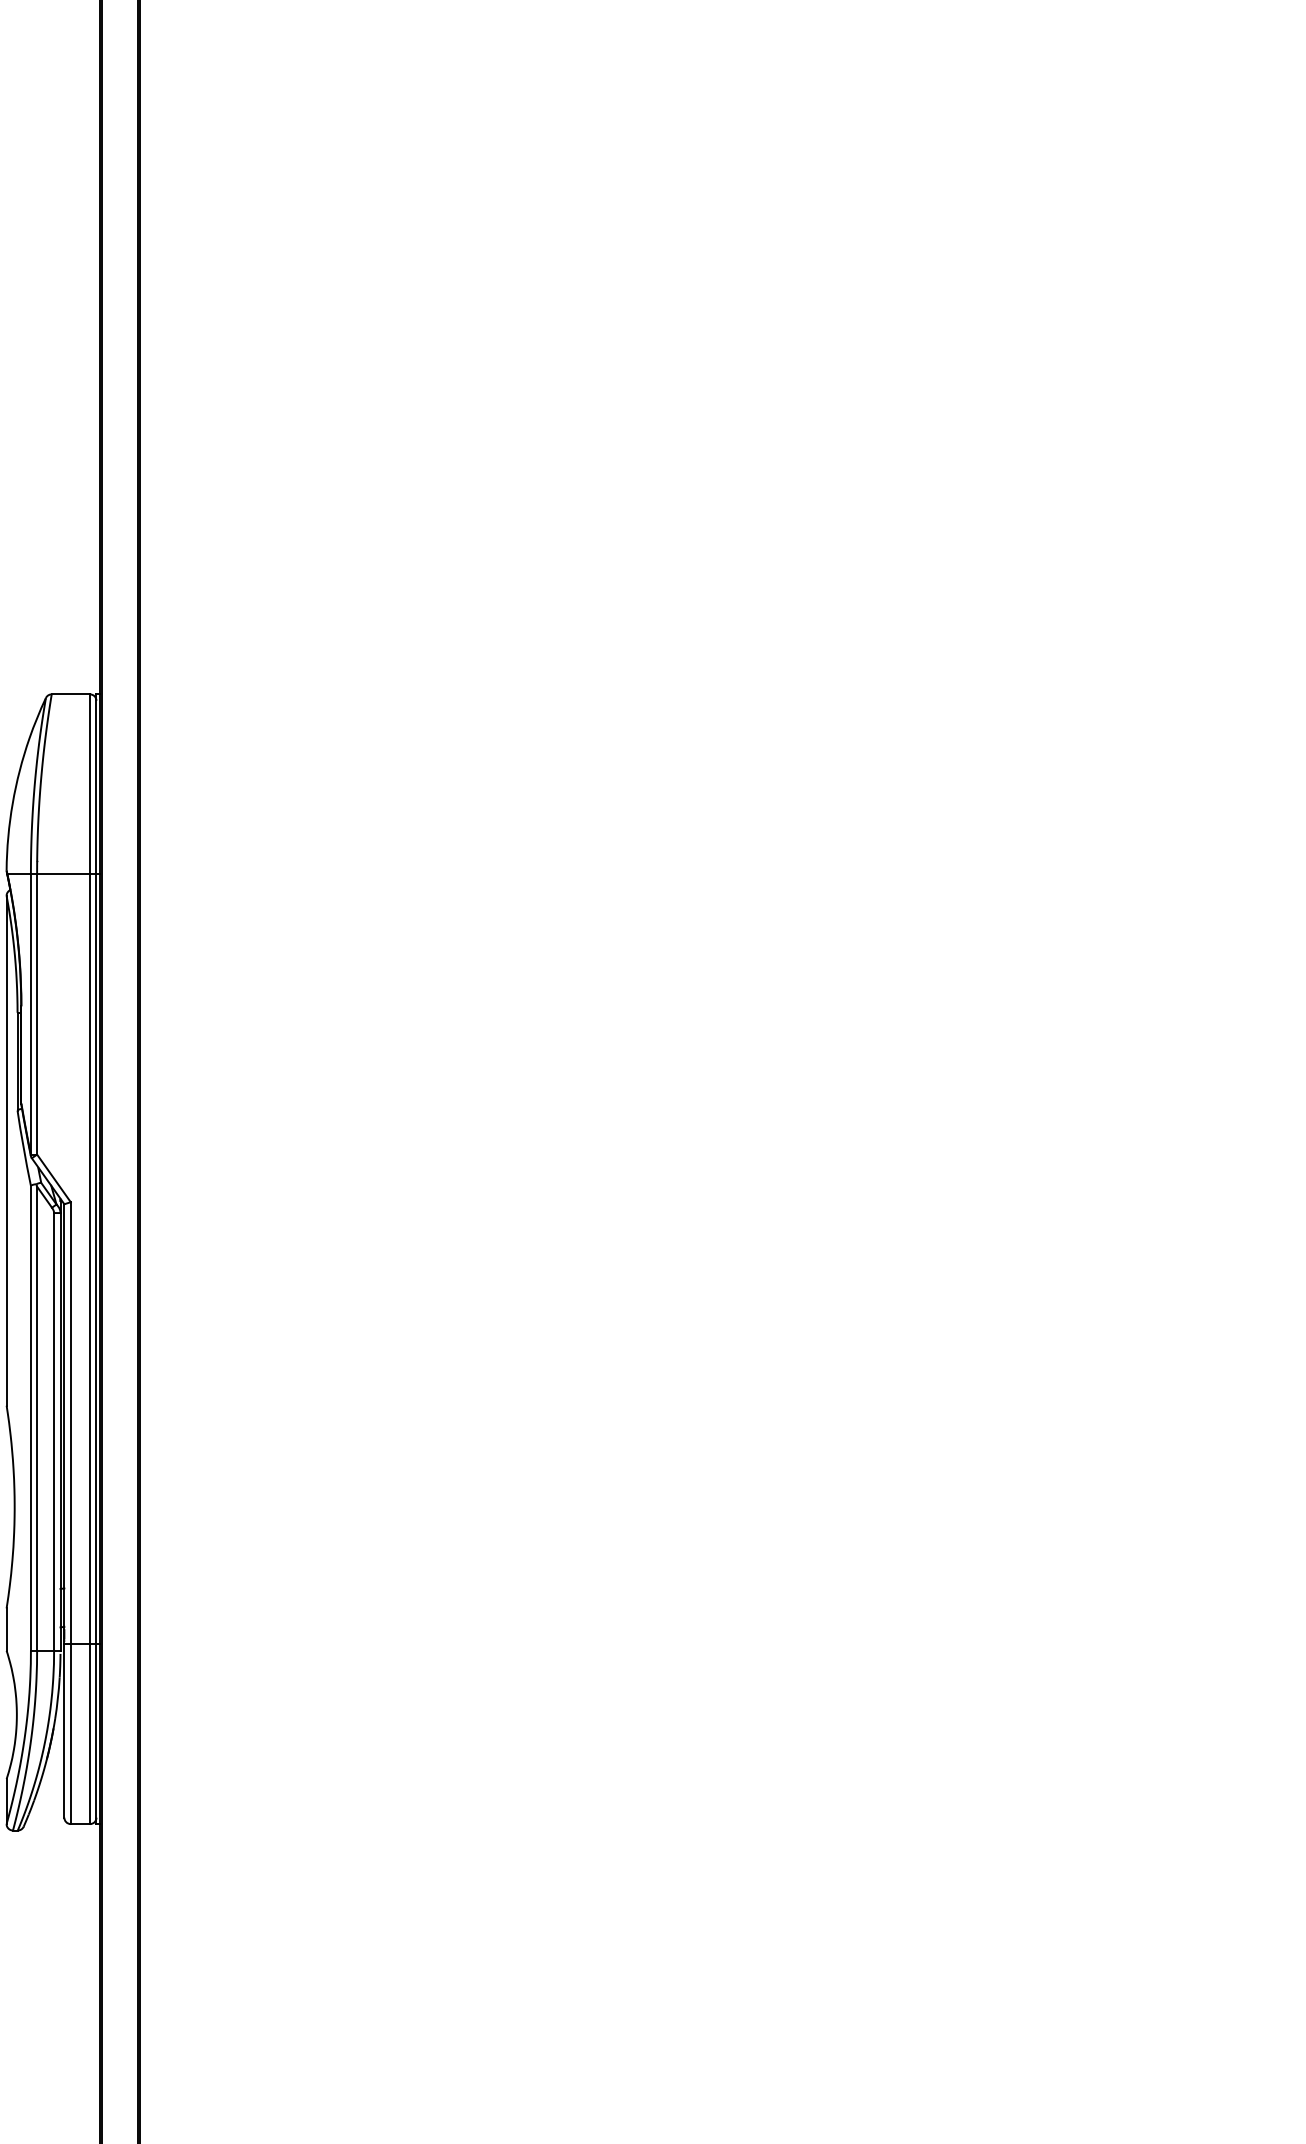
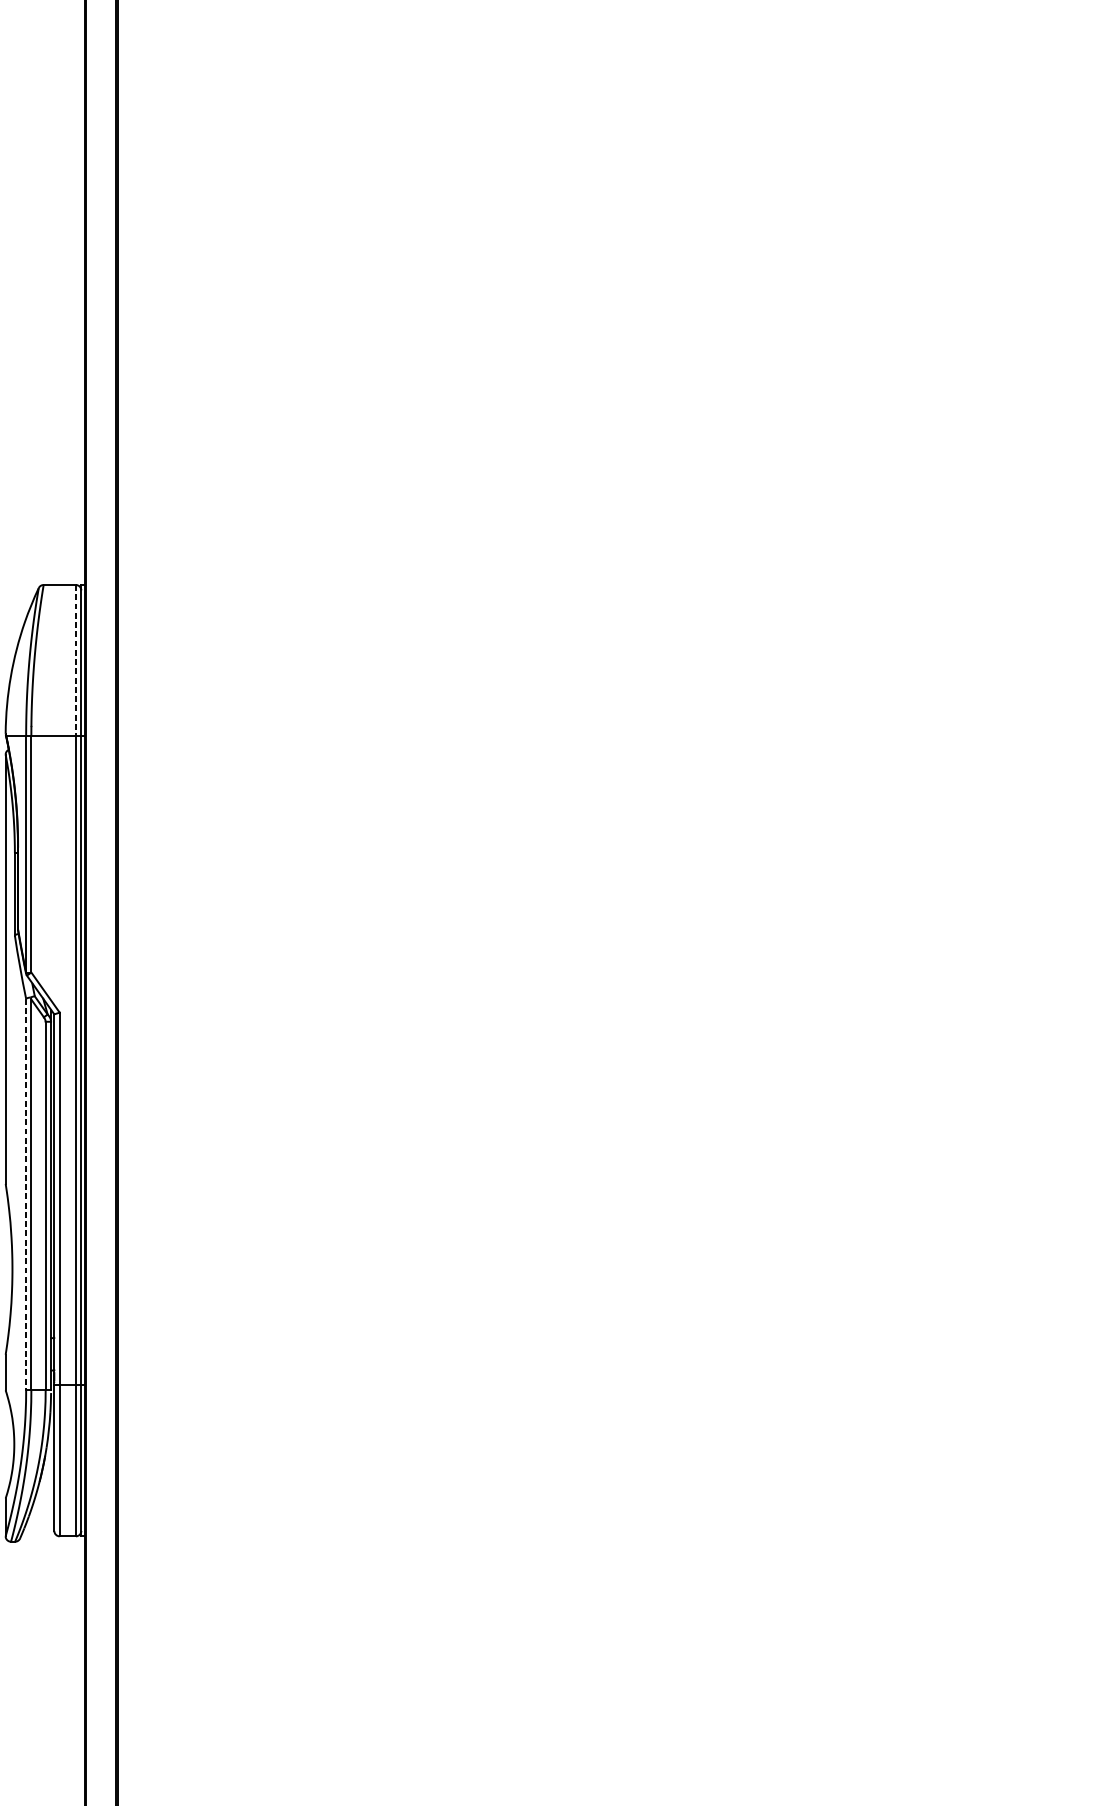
line: (90, 784) -> (76, 660), solid -> dashed
line: (30, 1418) -> (25, 1194), solid -> dashed

